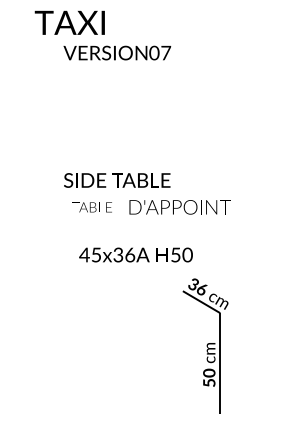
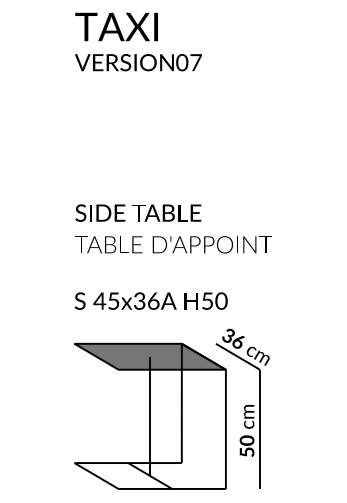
text: (69, 22) -> (116, 26), moved
part: (91, 207) -> (107, 245), size x1.43
fill: (67, 254) -> (79, 300), added
part: (127, 352) -> (150, 416), added

